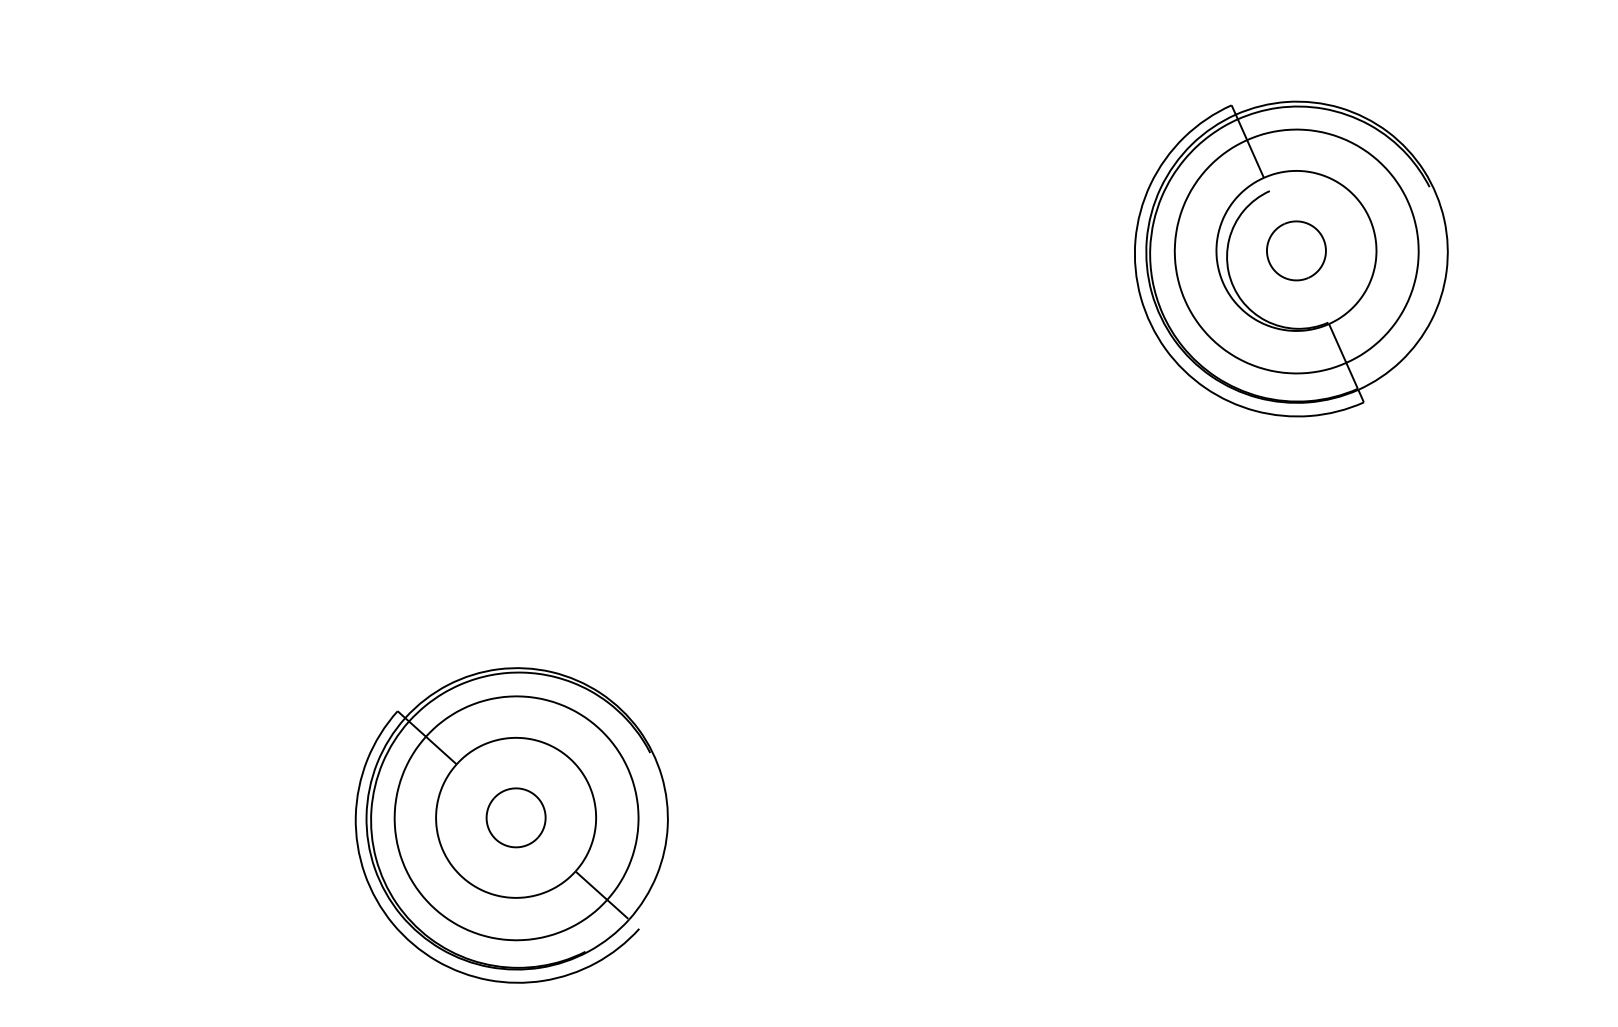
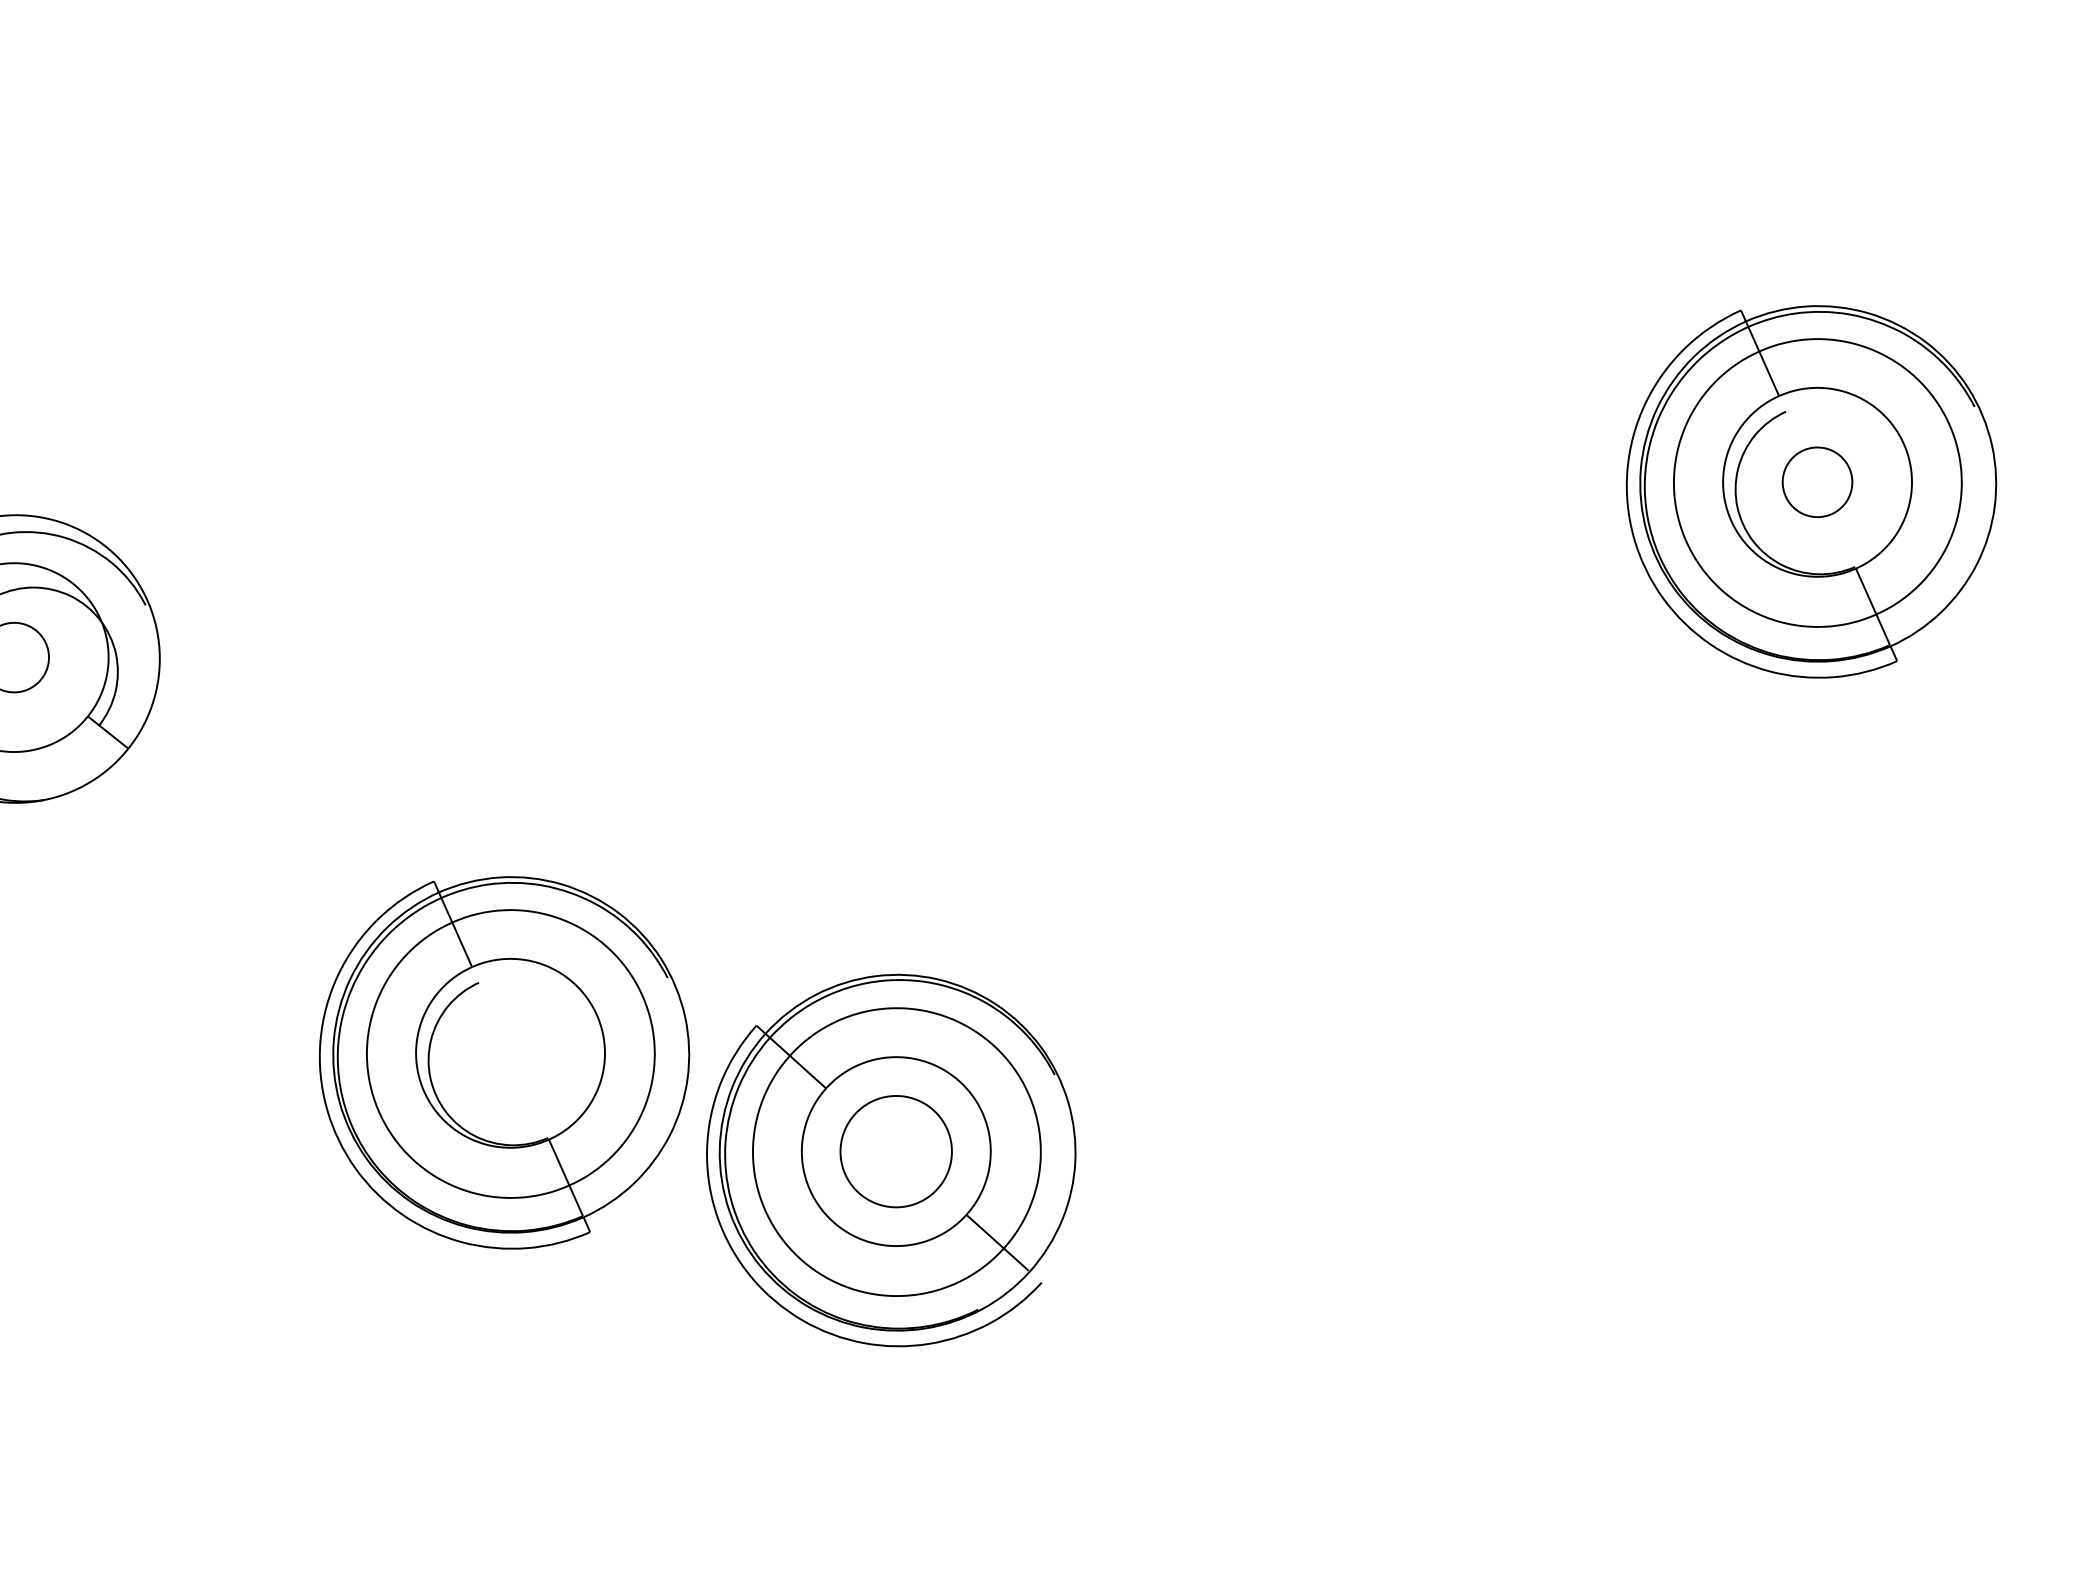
part: (184, 742) -> (504, 1062), added
part: (516, 817) -> (896, 1151), size x1.6

